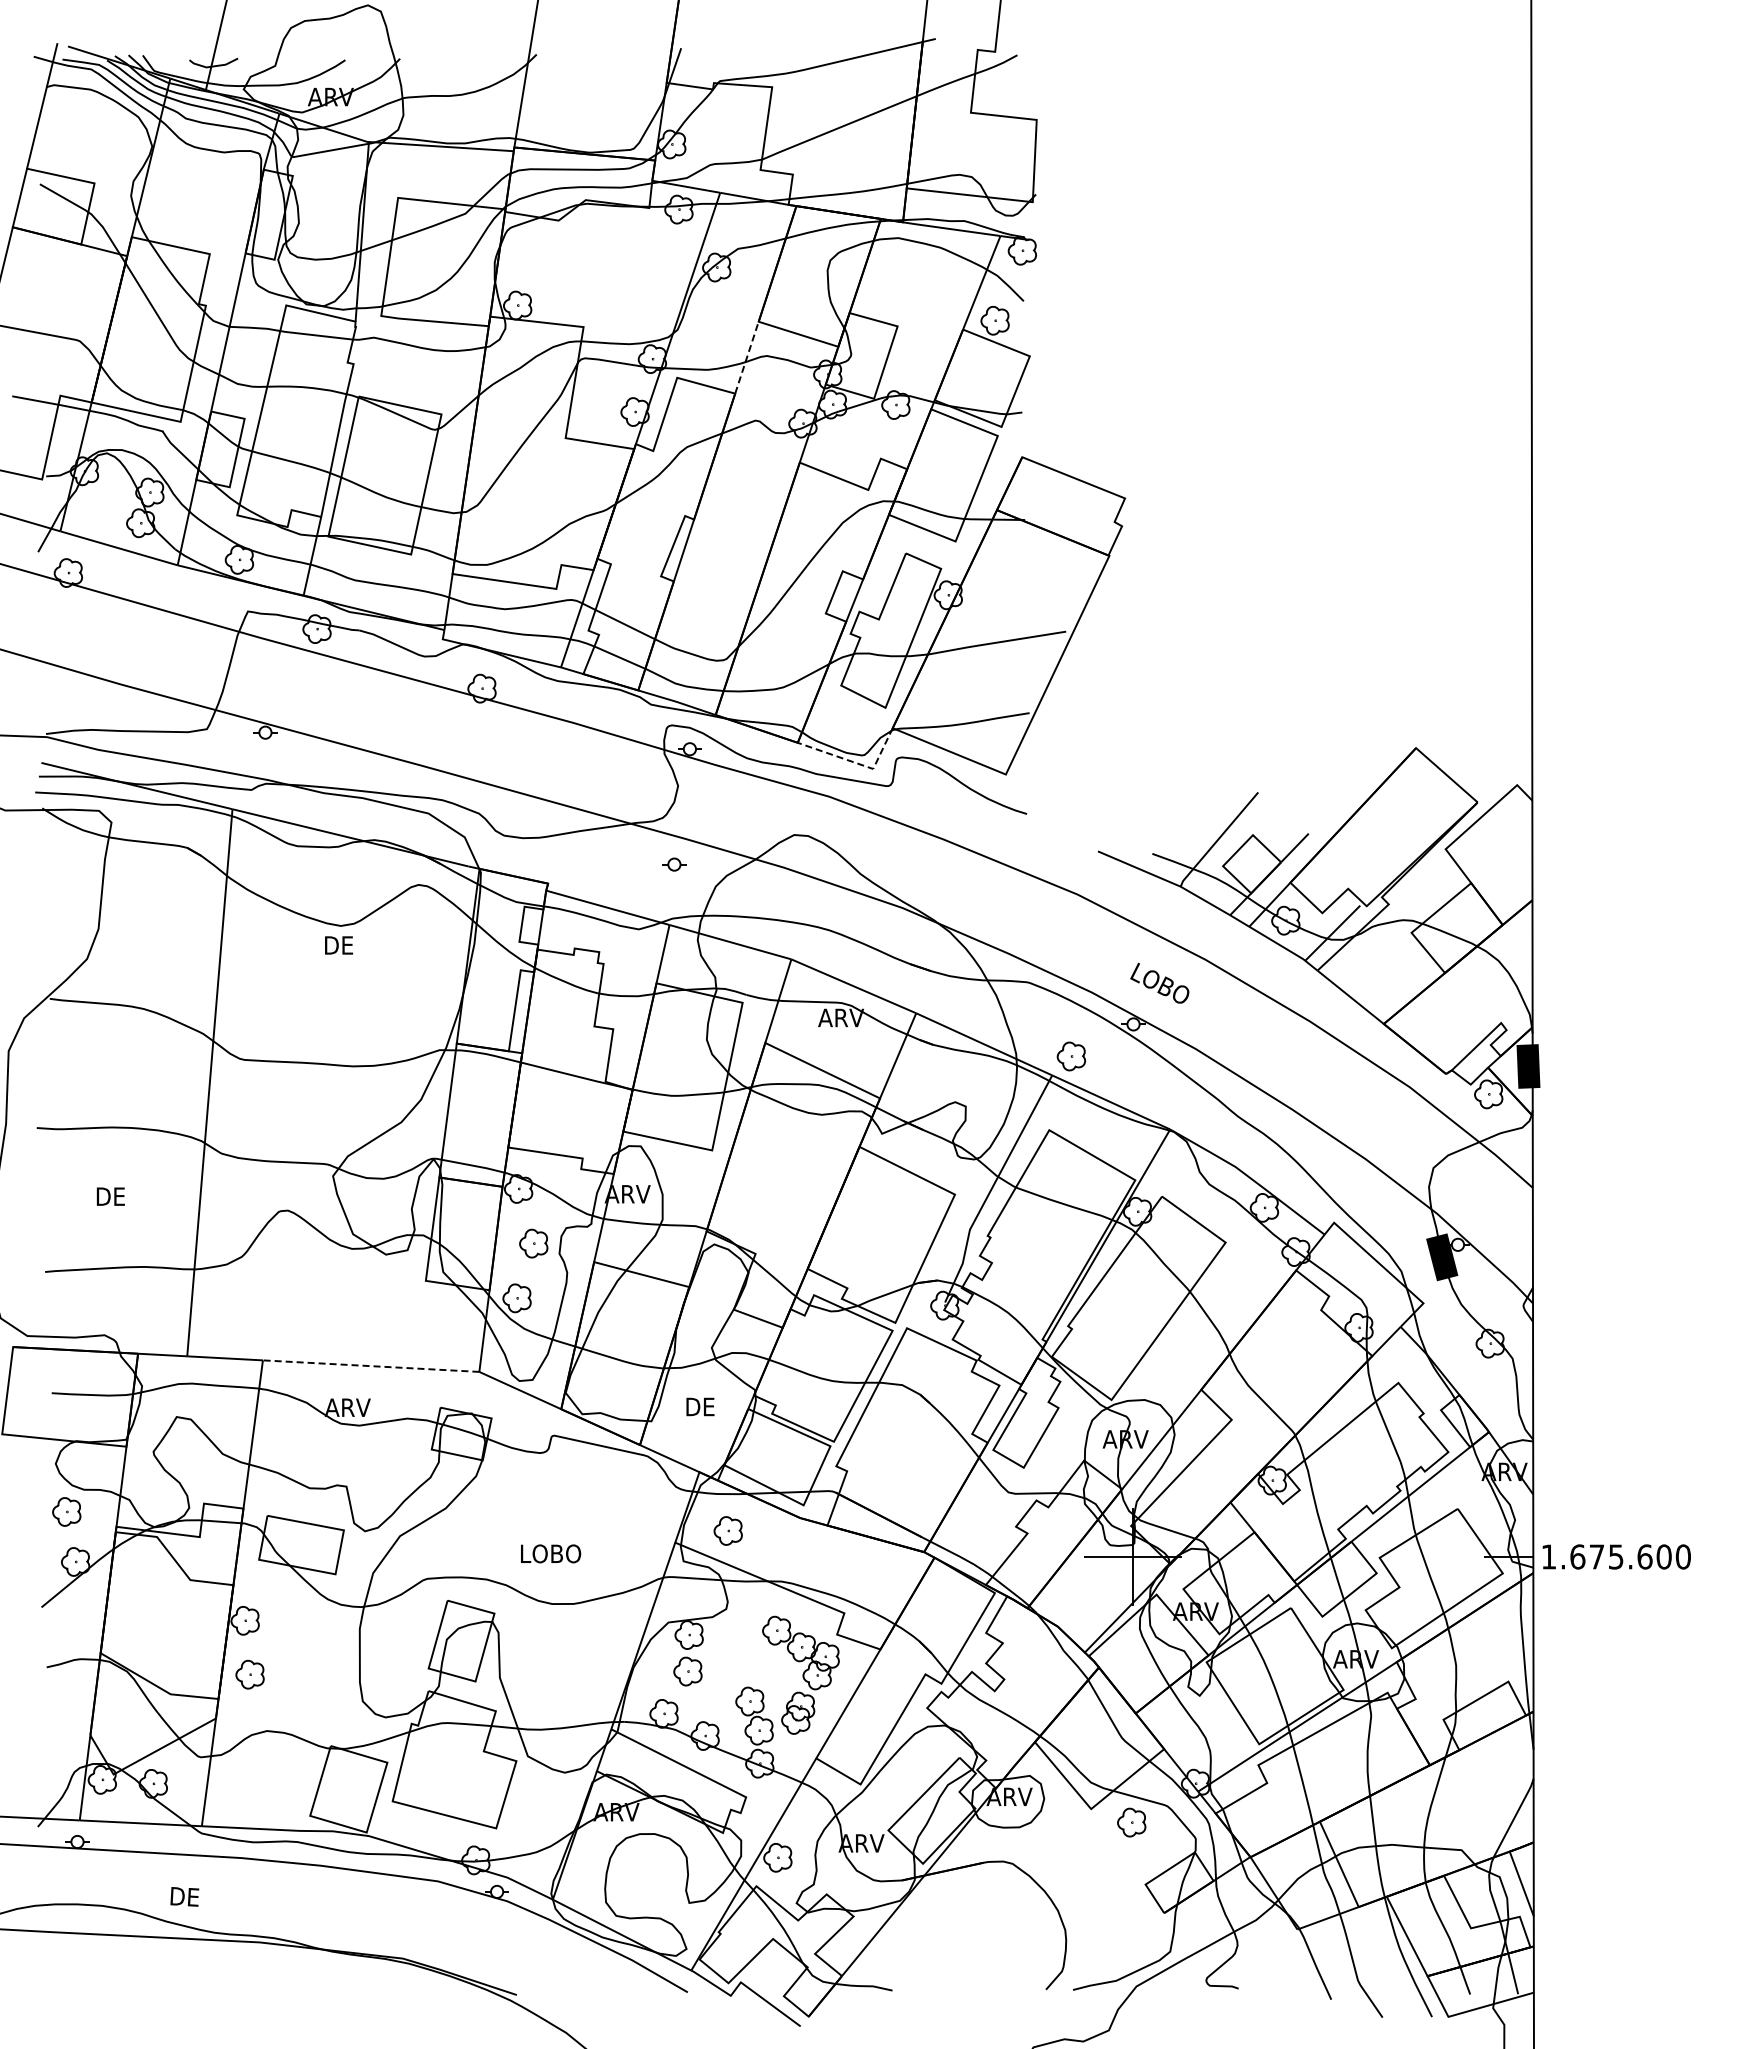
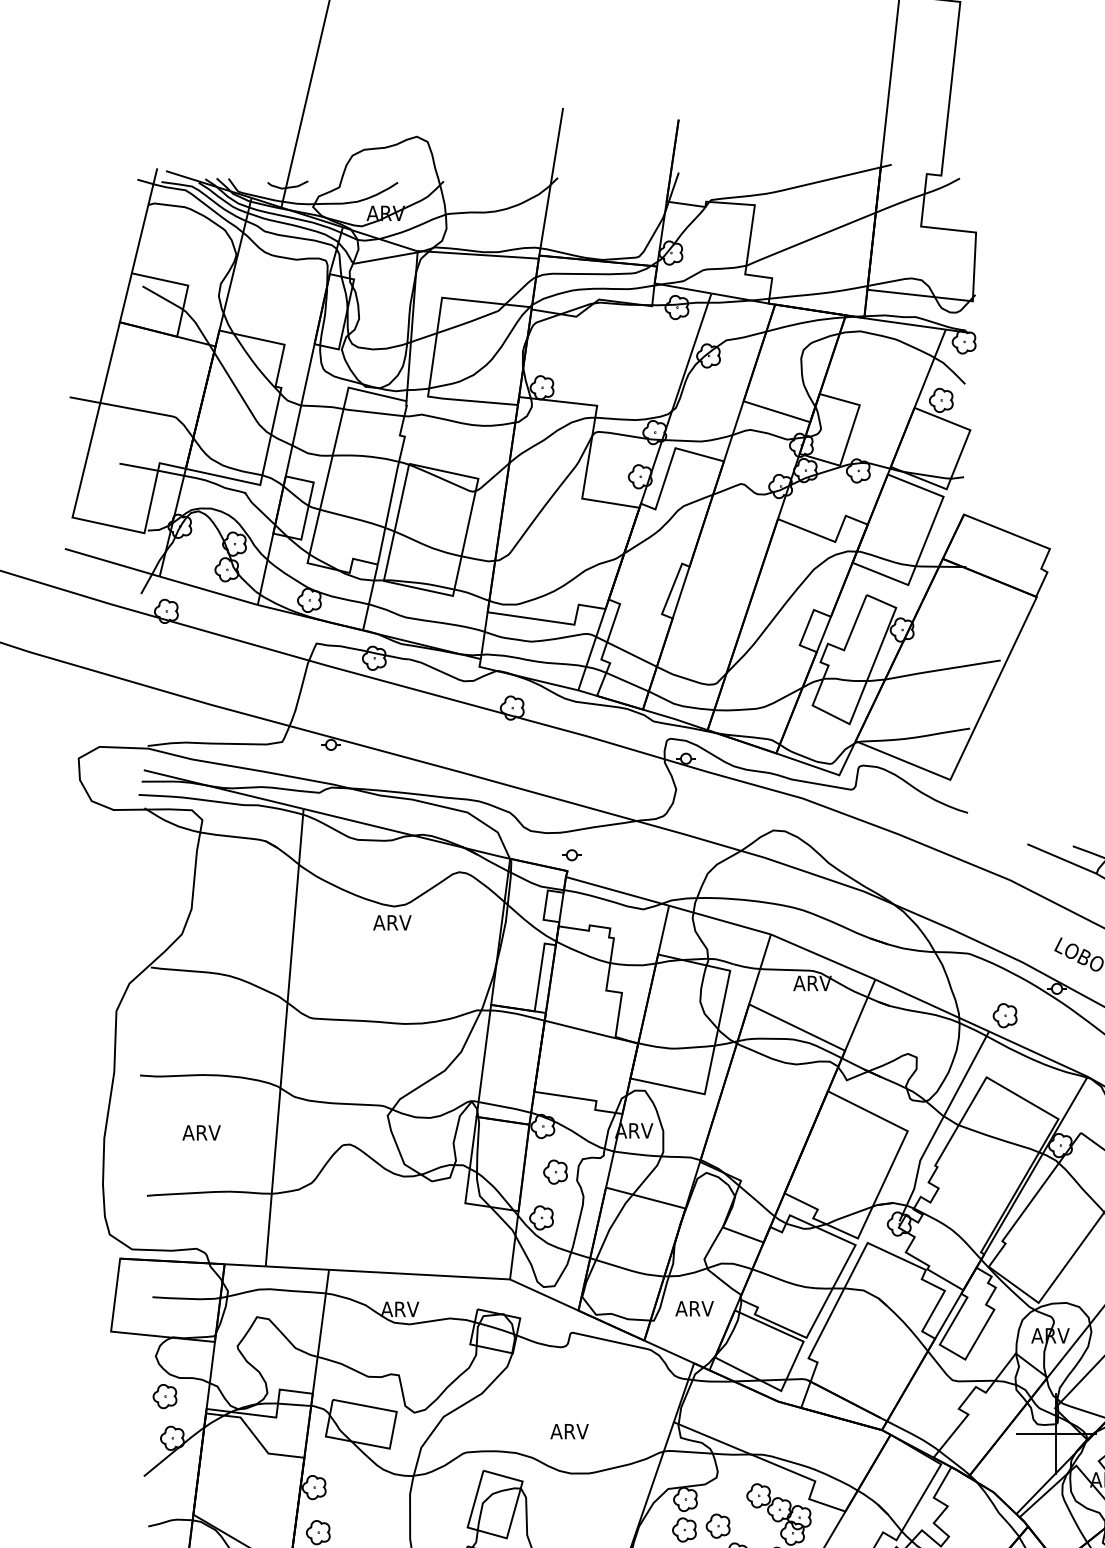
line: (746, 357) -> (733, 431), dashed -> solid
line: (857, 763) -> (826, 770), dashed -> solid
part: (674, 864) -> (572, 855), moved
text: (338, 945) -> (392, 922), DE -> ARV
text: (110, 1196) -> (201, 1132), DE -> ARV
line: (370, 1366) -> (419, 1274), dashed -> solid
text: (699, 1406) -> (694, 1308), DE -> ARV
part: (727, 1530) -> (717, 1525), moved
text: (551, 1553) -> (570, 1431), LOBO -> ARV

